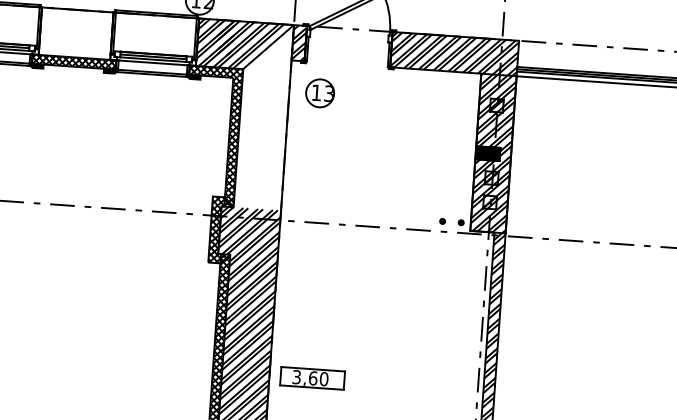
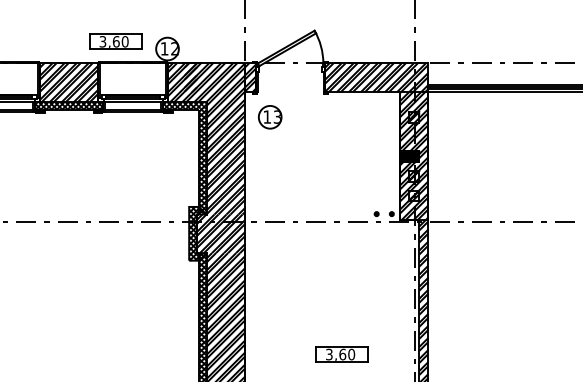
hatch: (76, 33) -> (69, 82), added
hatch: (263, 118) -> (225, 140), added
part: (311, 378) -> (341, 354), moved

